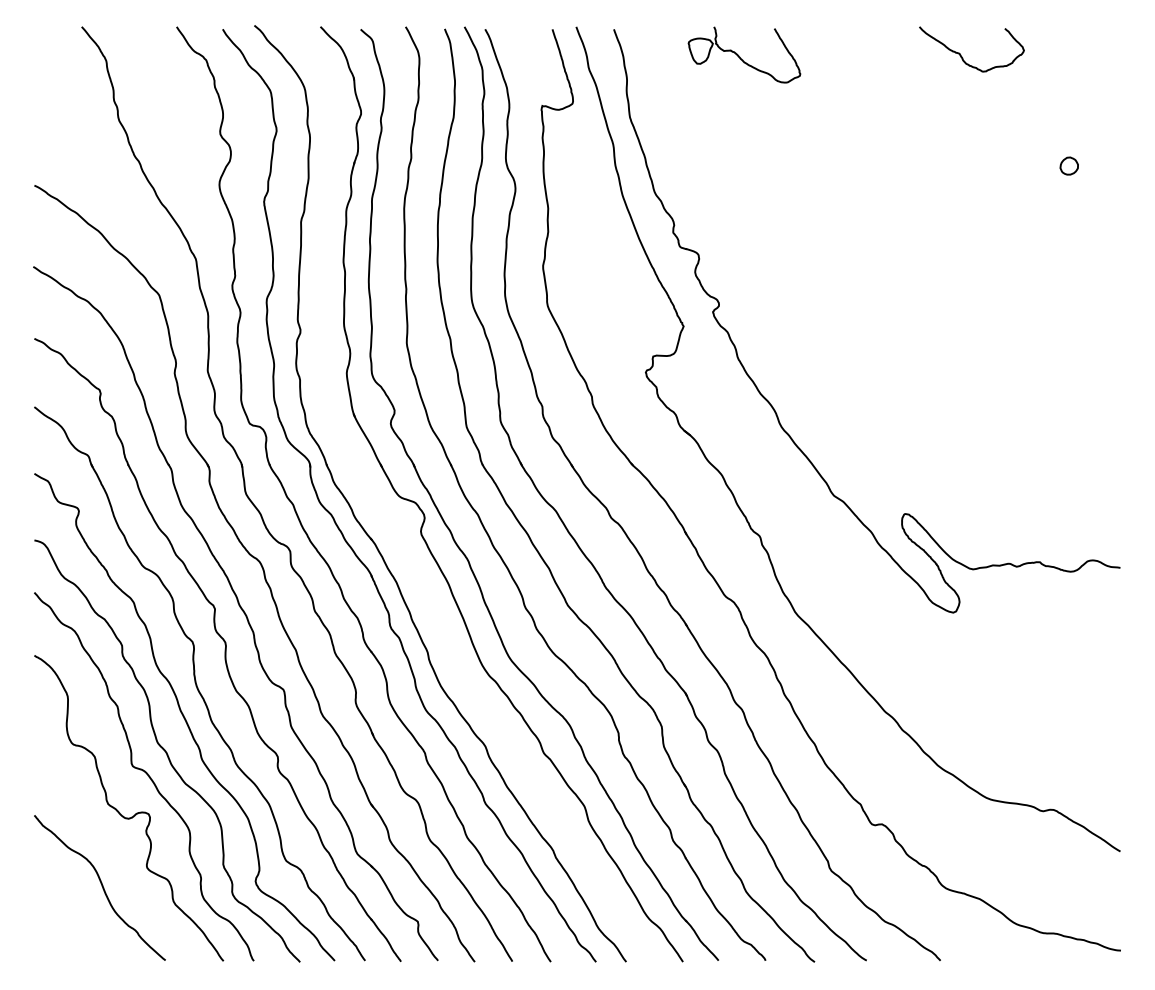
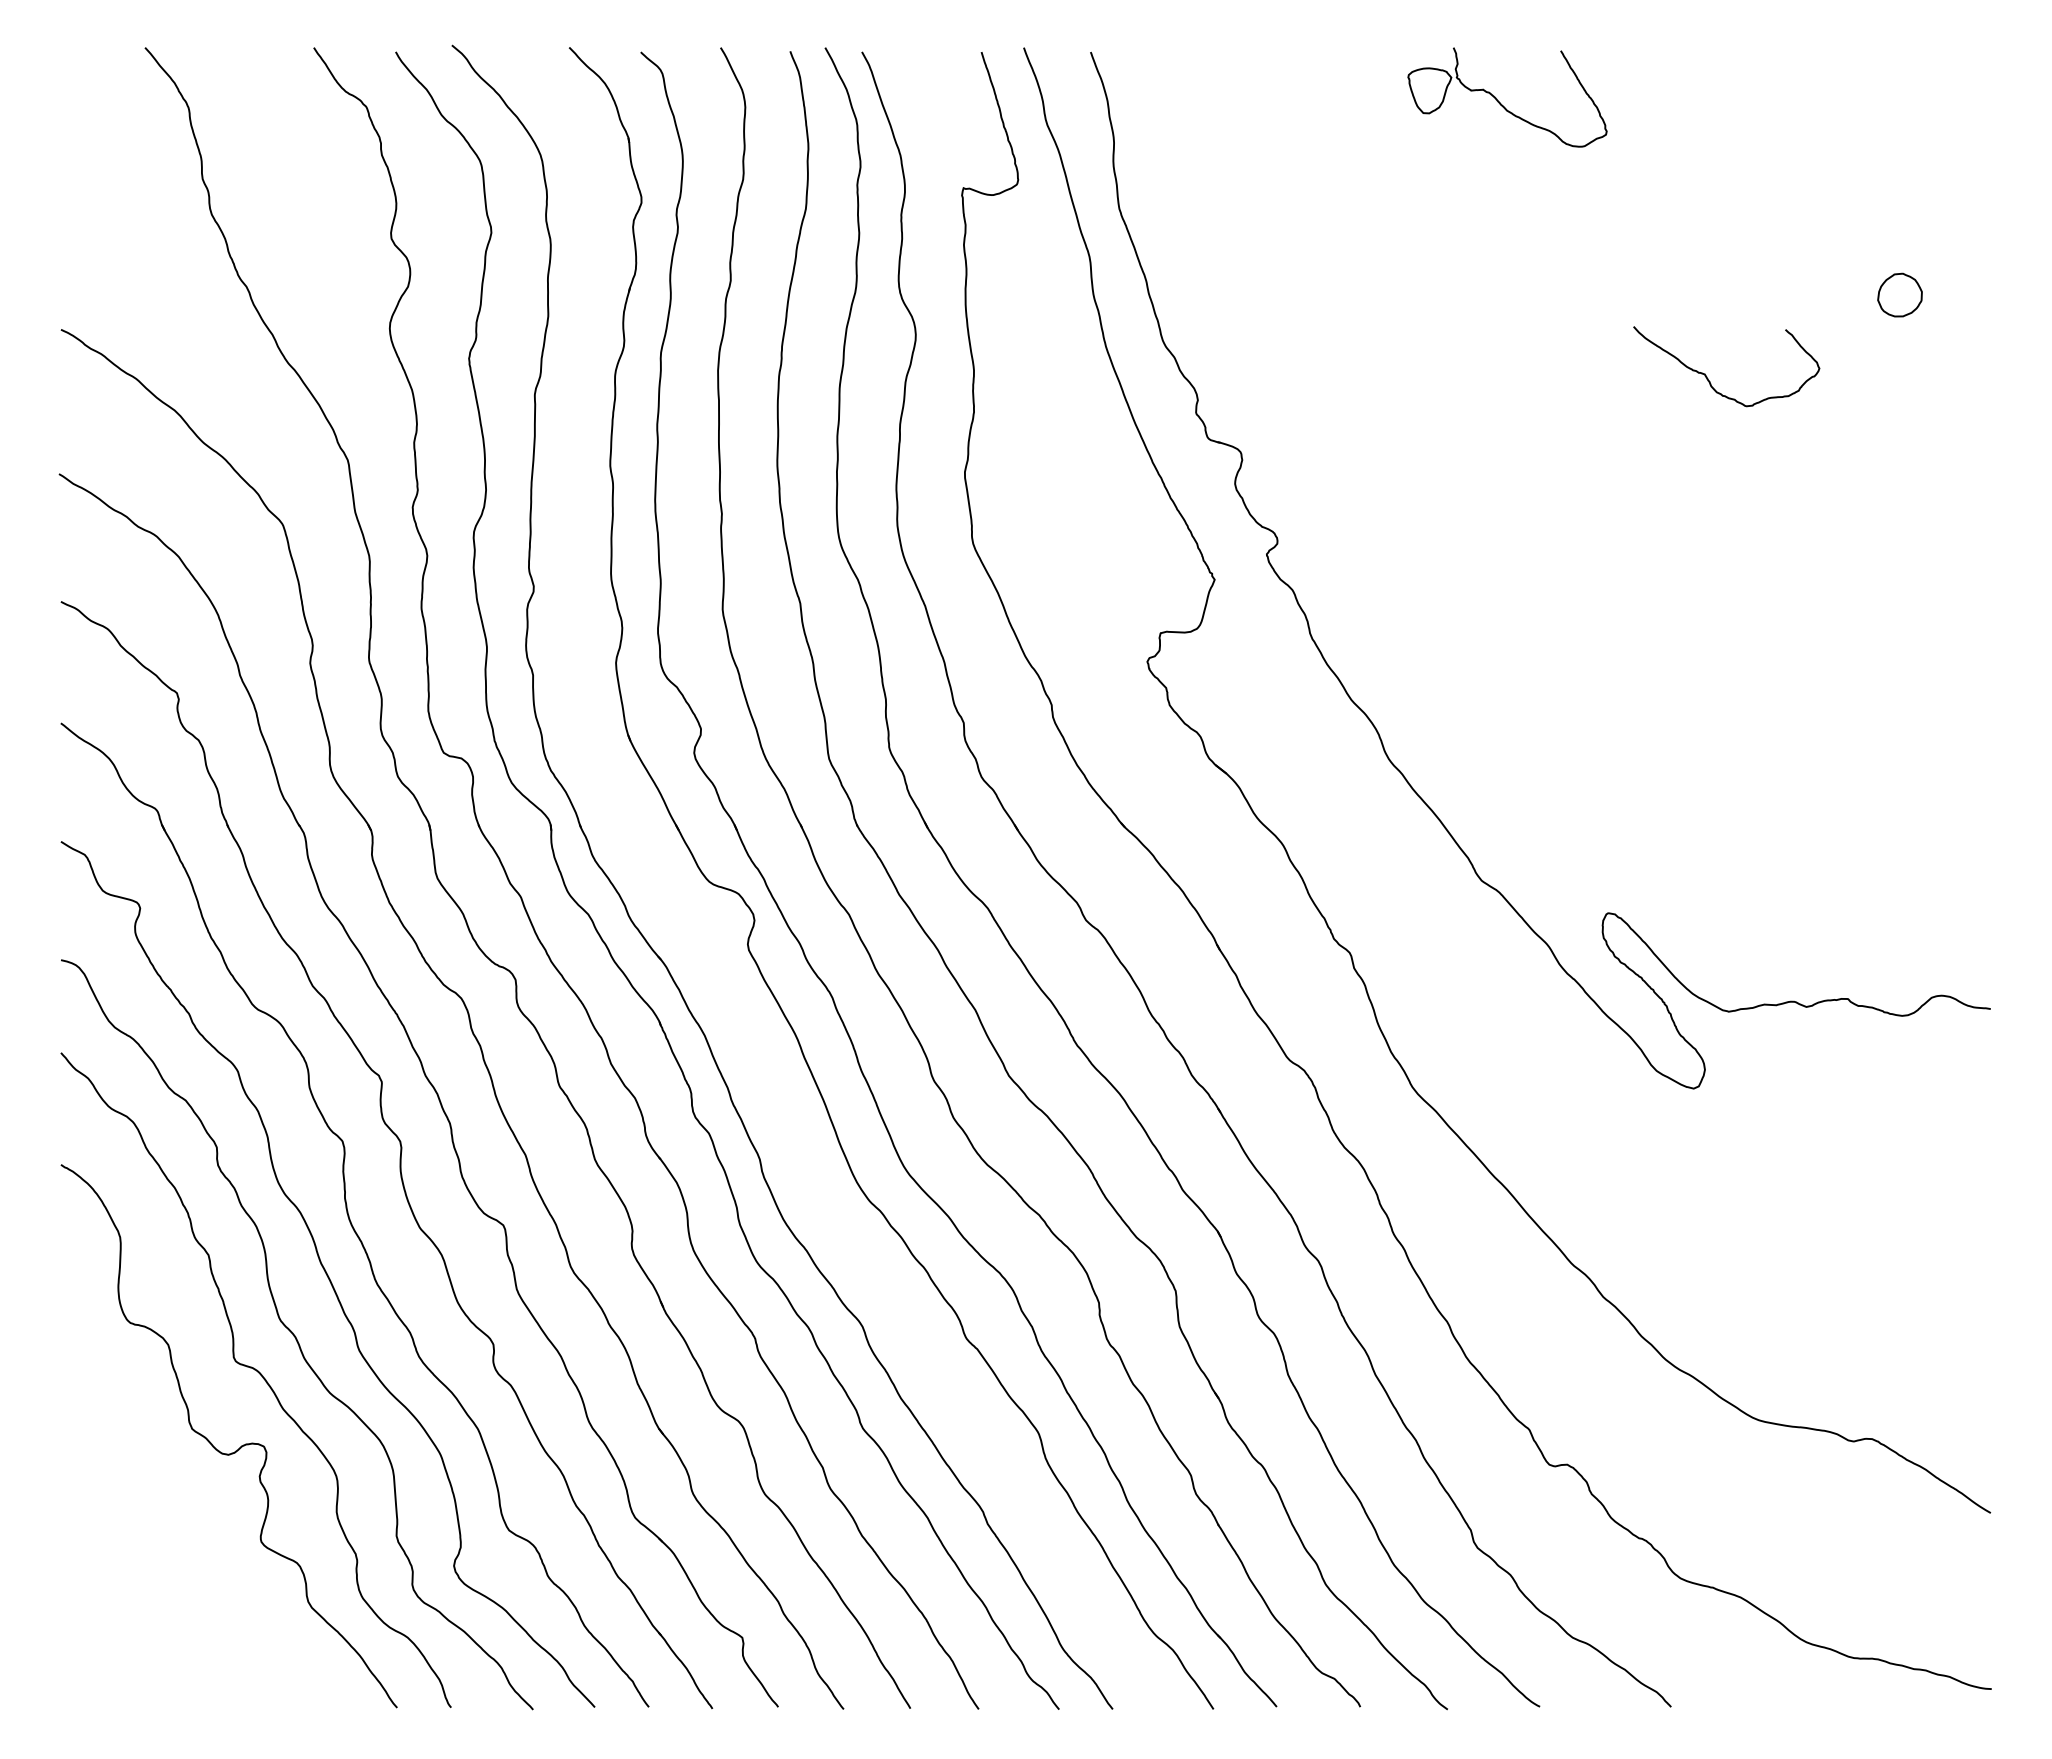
part: (744, 54) -> (1507, 96), moved
curve: (962, 56) -> (1710, 379), moved
part: (1068, 165) -> (1898, 294), size x1.4
curve: (101, 886) -> (180, 1575), removed

